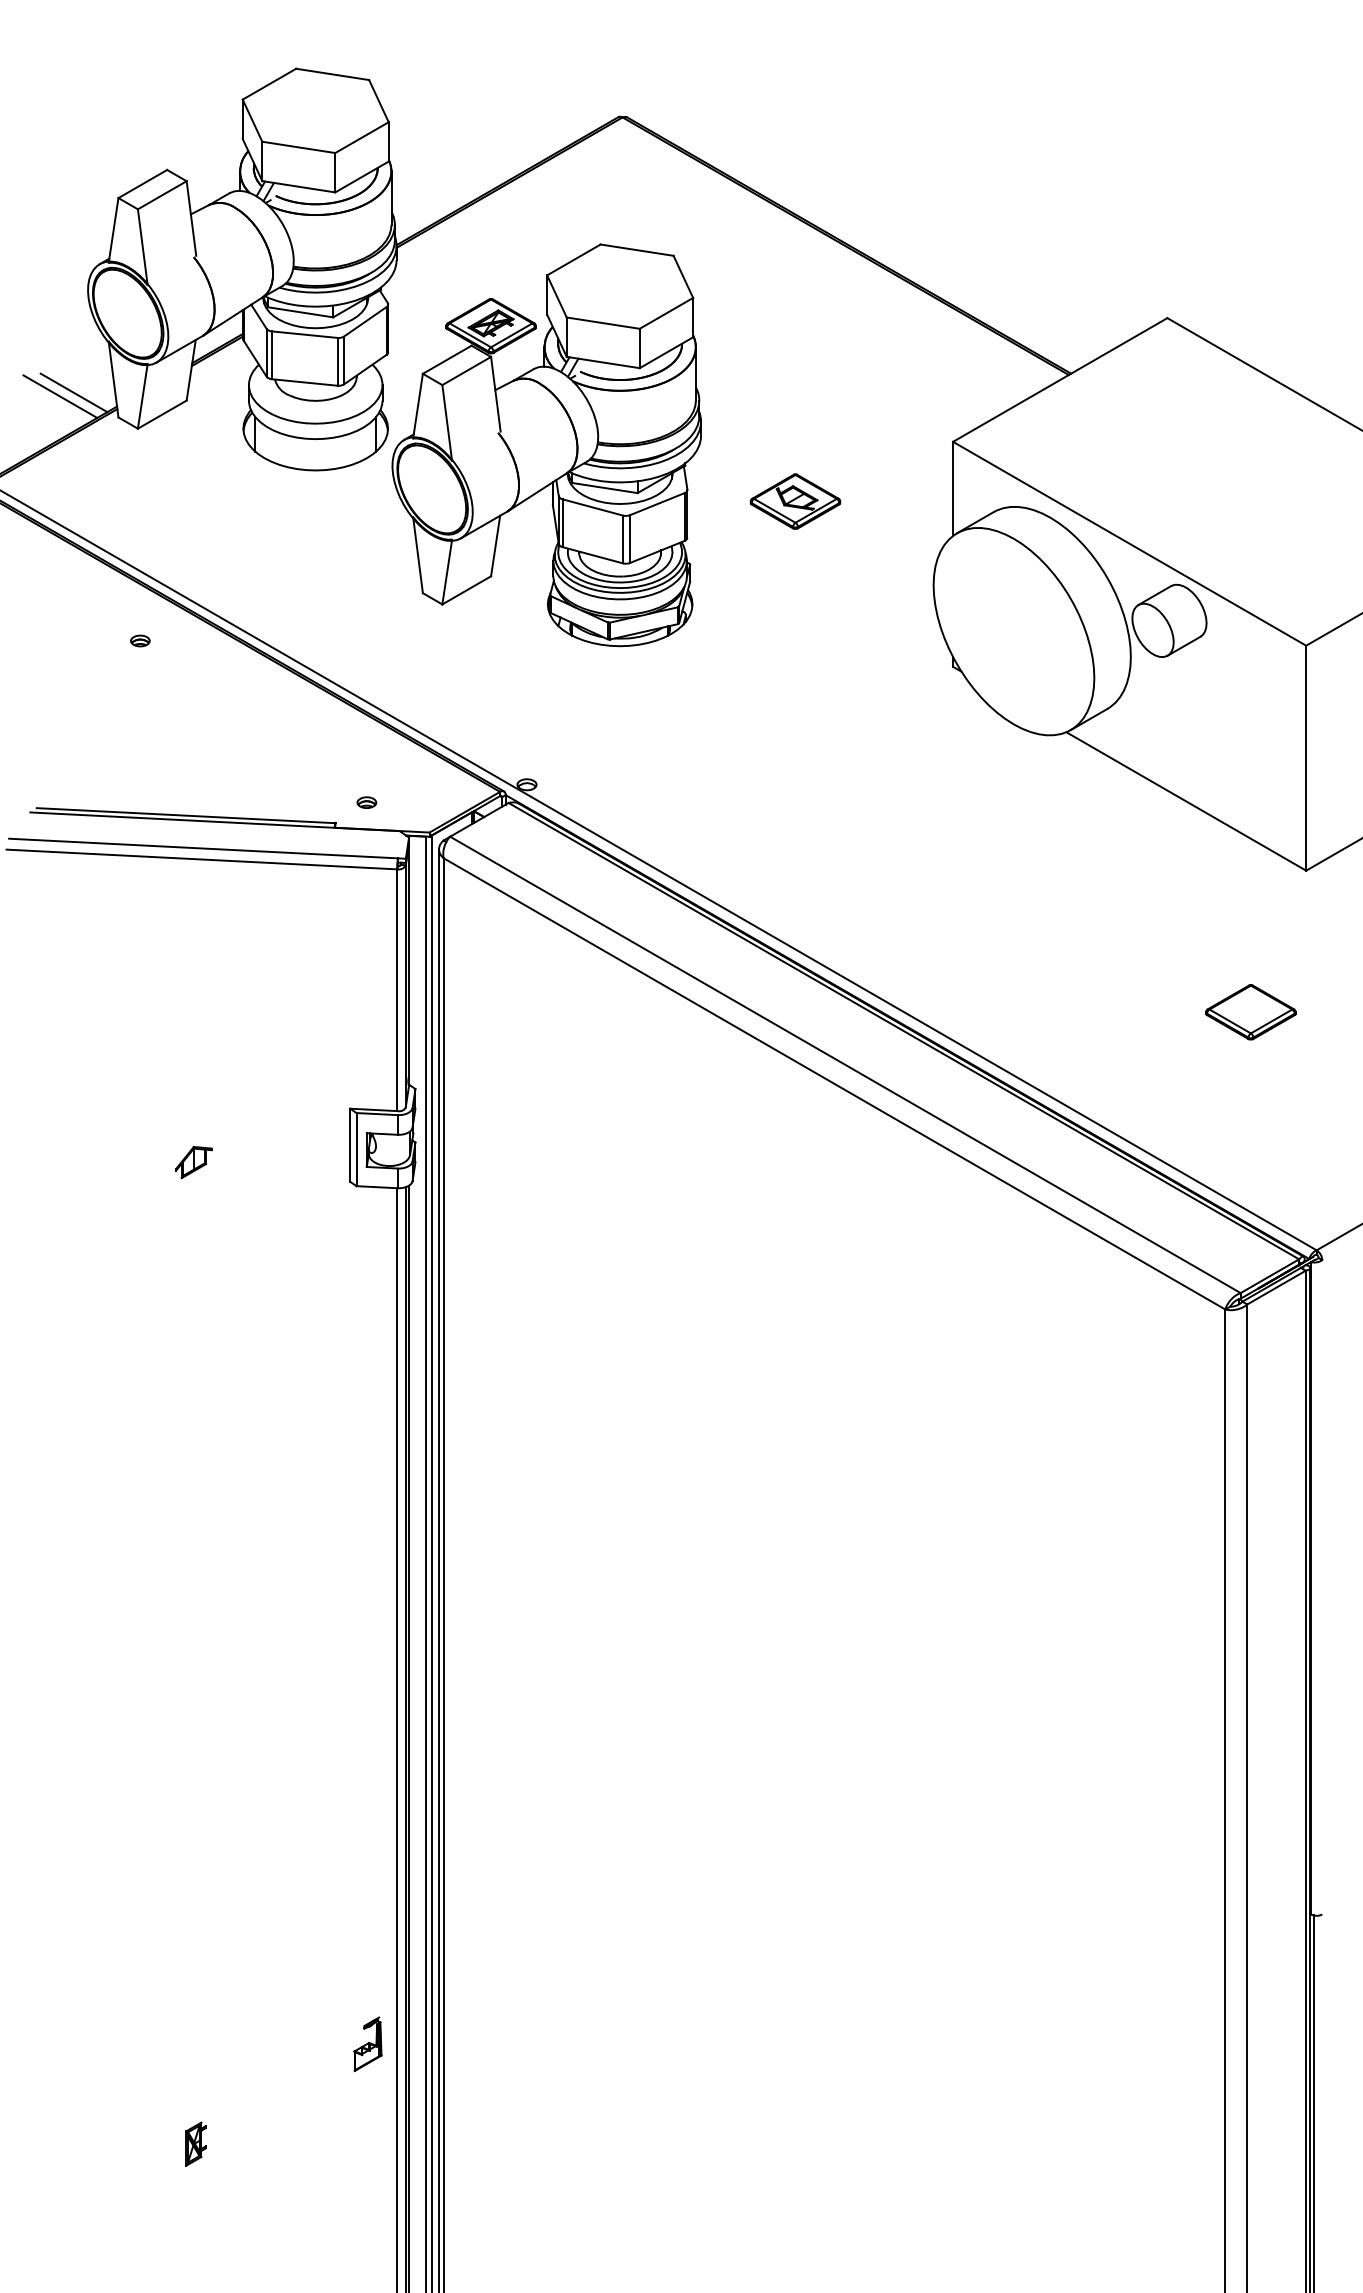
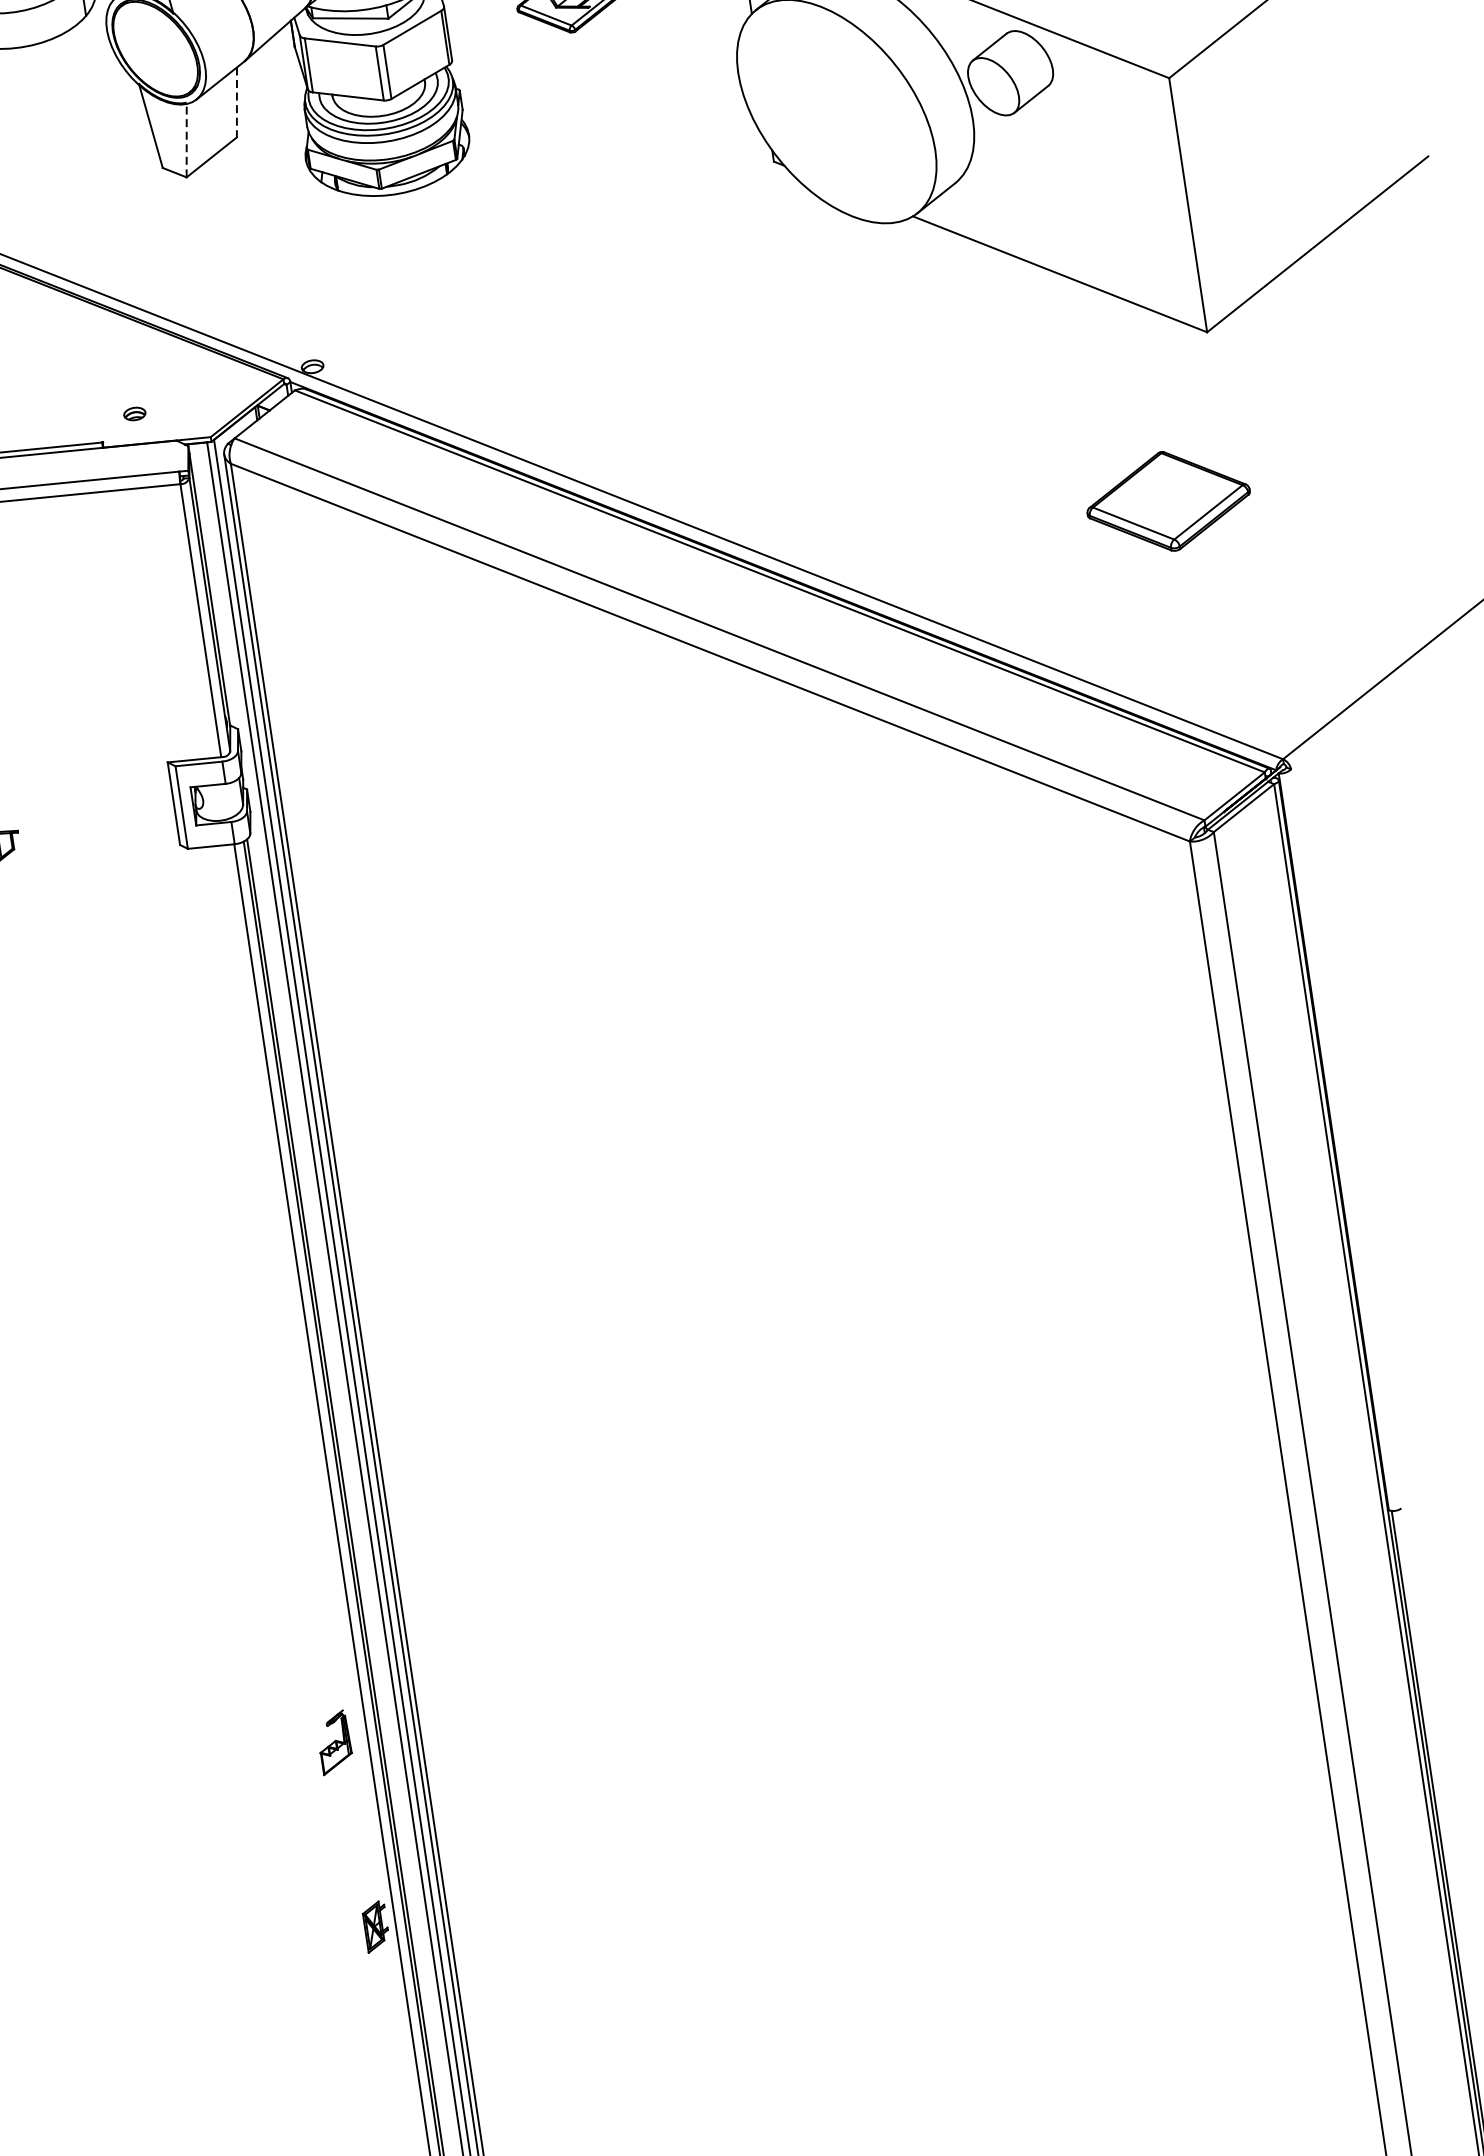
line: (495, 546) -> (236, 102), solid -> dashed
line: (447, 572) -> (187, 140), solid -> dashed
part: (1250, 1012) -> (1168, 501), size x1.6
part: (367, 2044) -> (334, 1742), moved
part: (195, 2143) -> (375, 1926), moved

